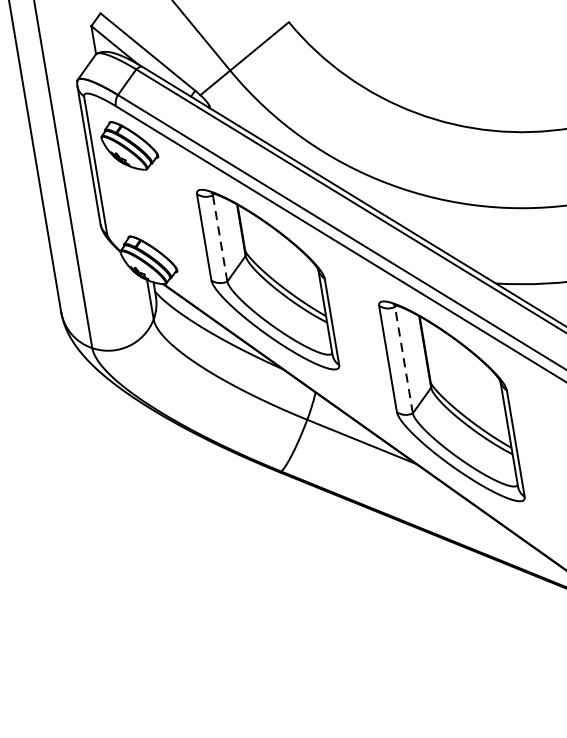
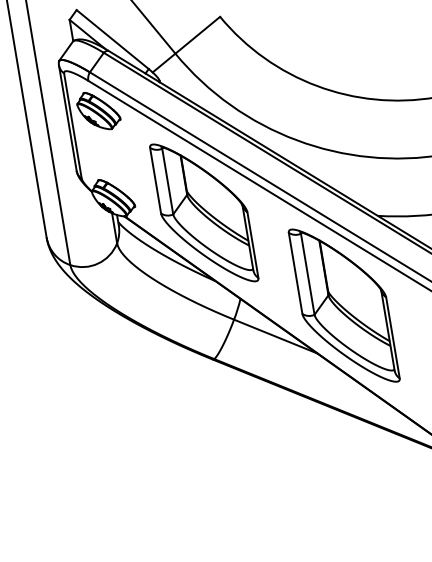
line: (219, 238) -> (167, 181), dashed -> solid
line: (403, 359) -> (307, 273), dashed -> solid

